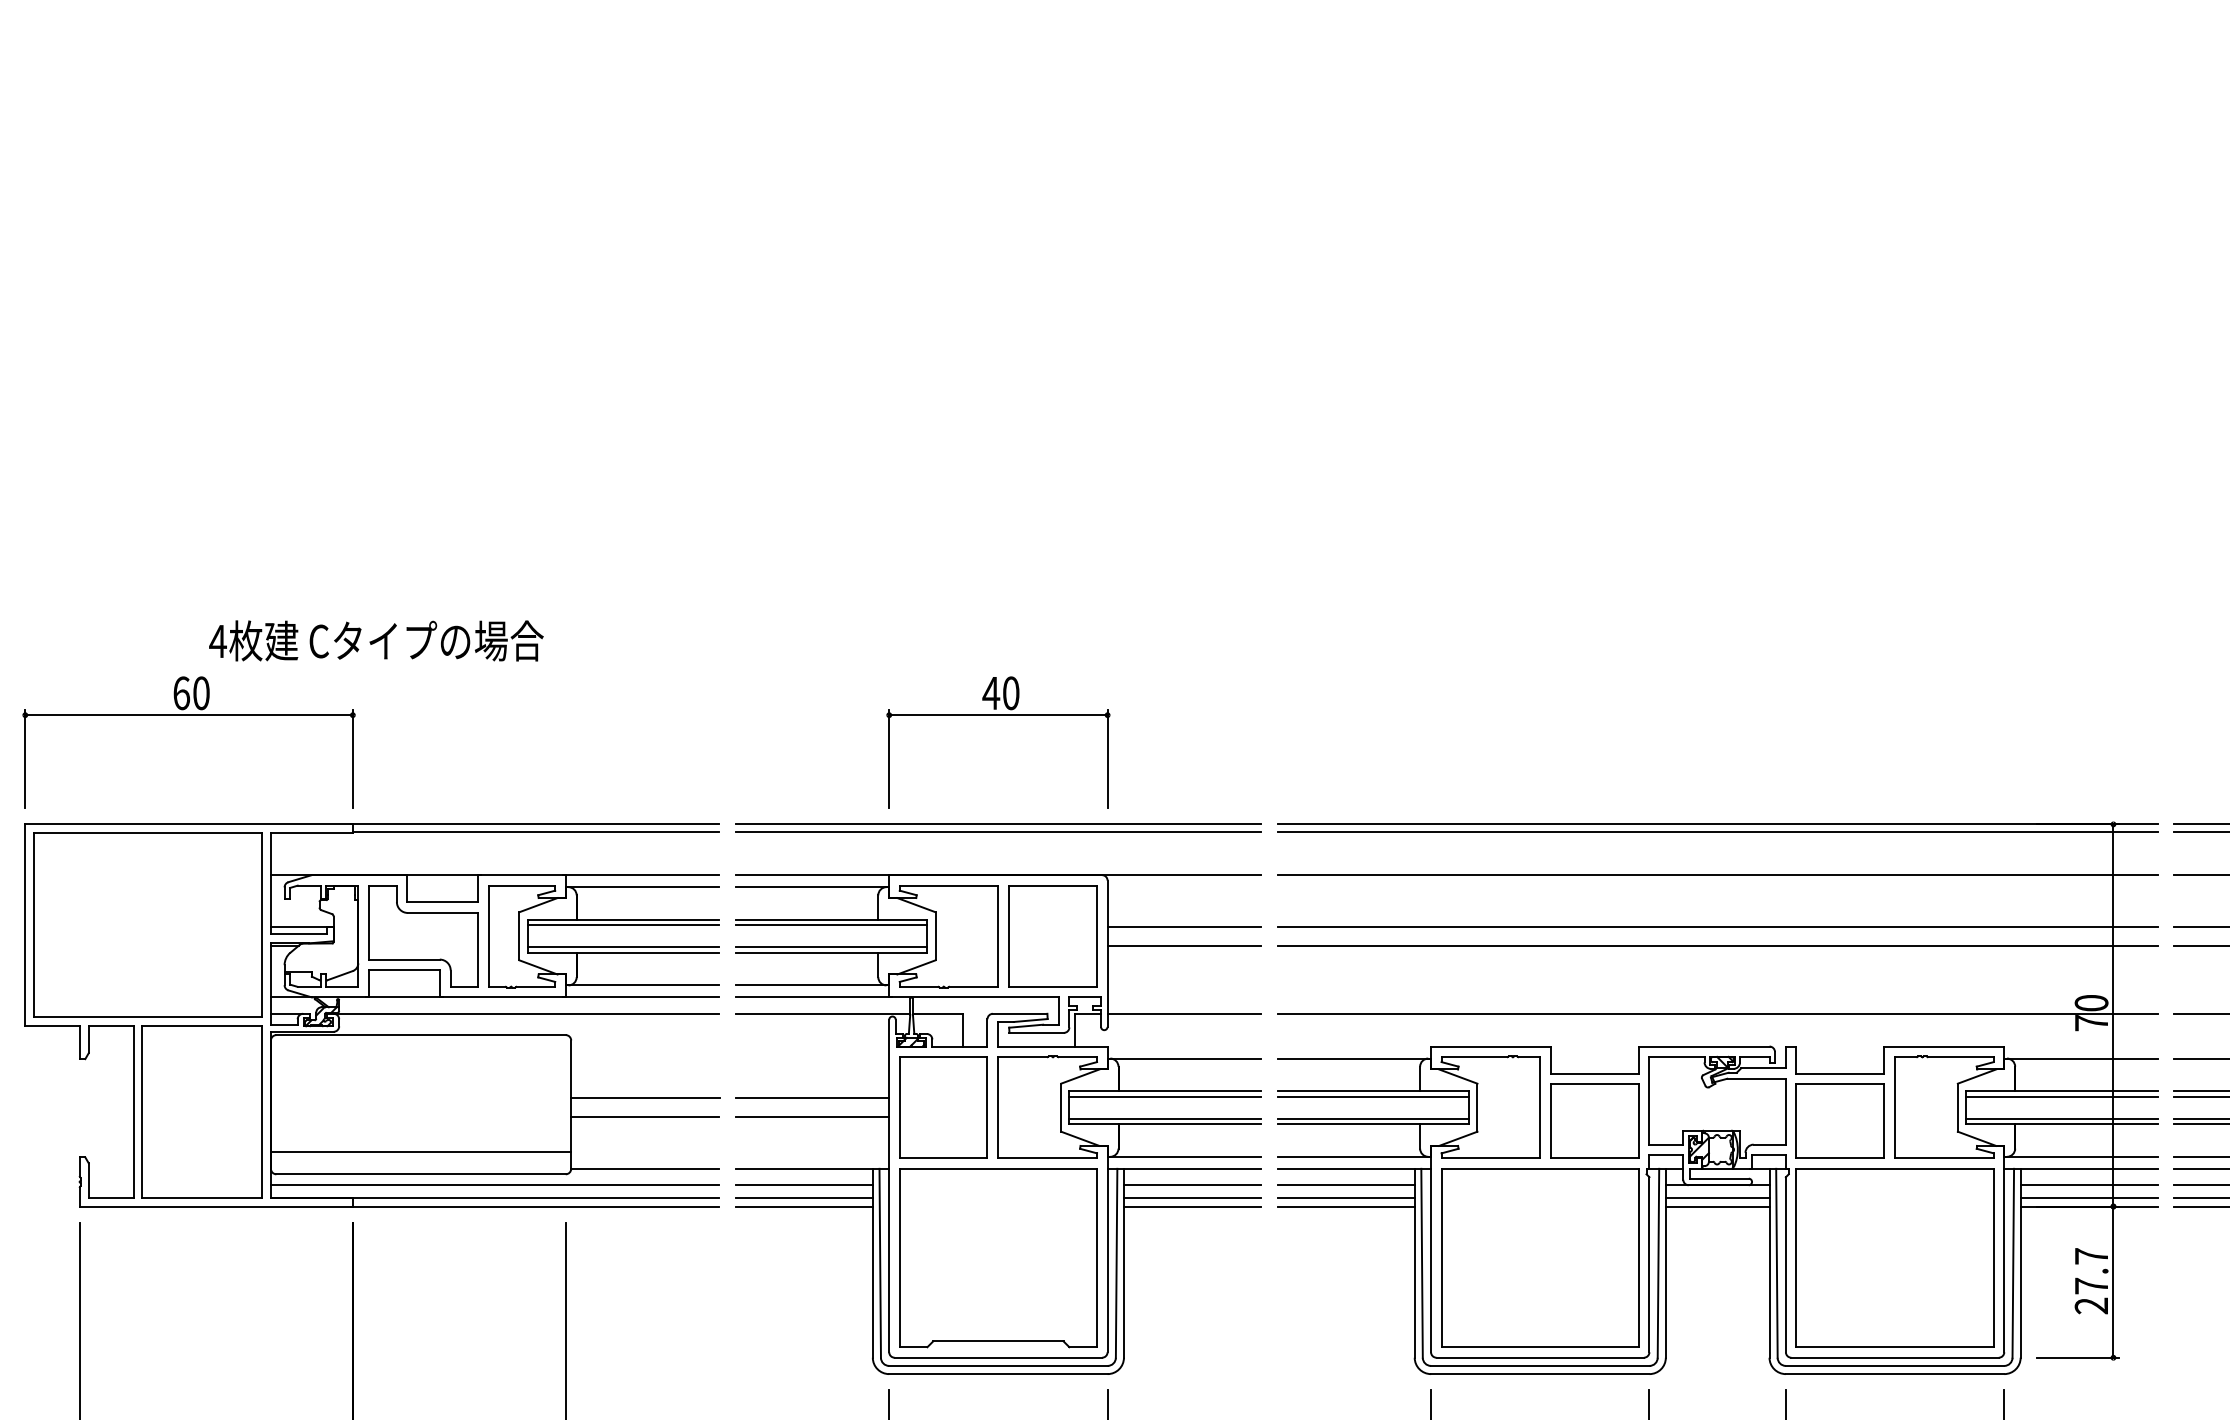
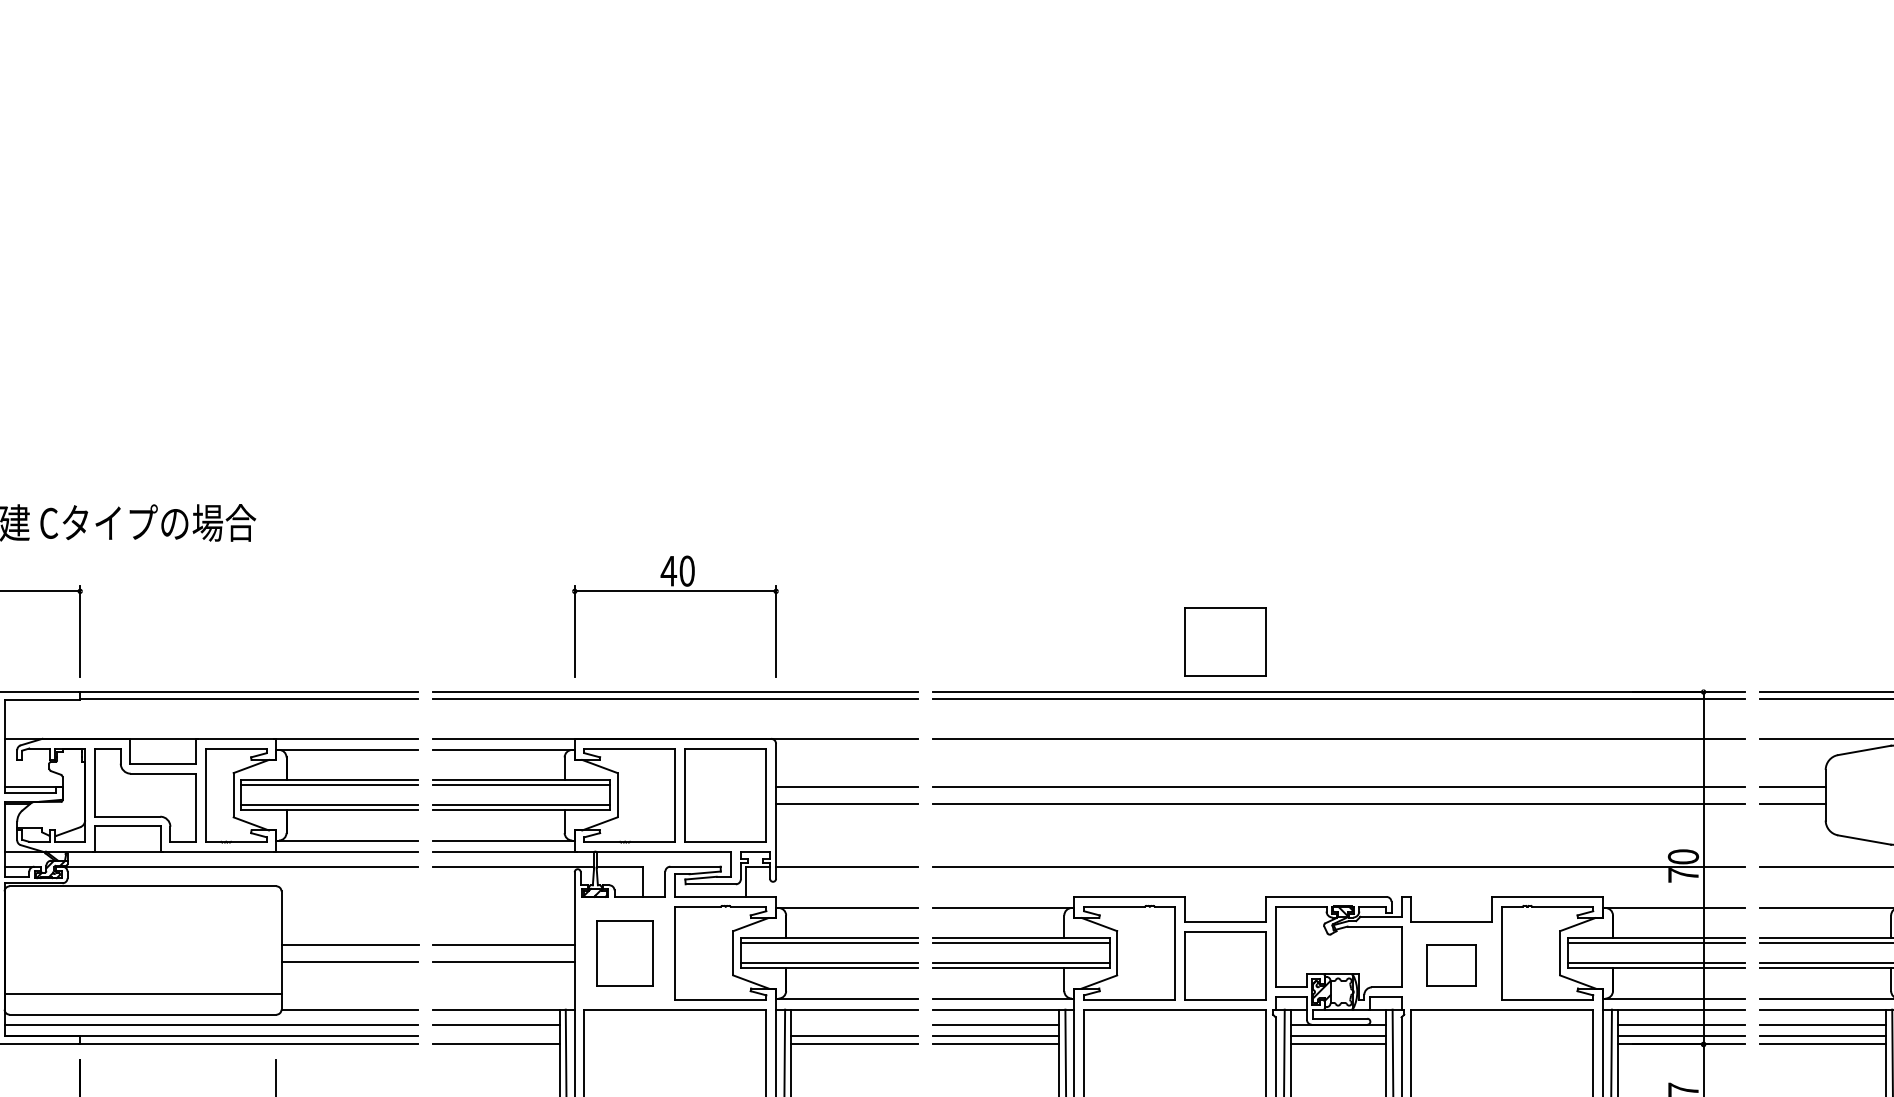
part: (1594, 769) -> (1225, 641), added
part: (943, 1107) -> (624, 953), size x0.7
part: (1839, 1120) -> (1451, 965), size x0.6
line: (1192, 1185) -> (854, 1025), removed
line: (803, 1197) -> (495, 1036), removed

